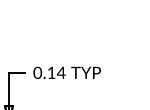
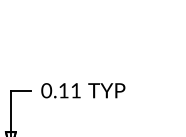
text: (60, 72) -> (75, 90), 0.14 -> 0.11

